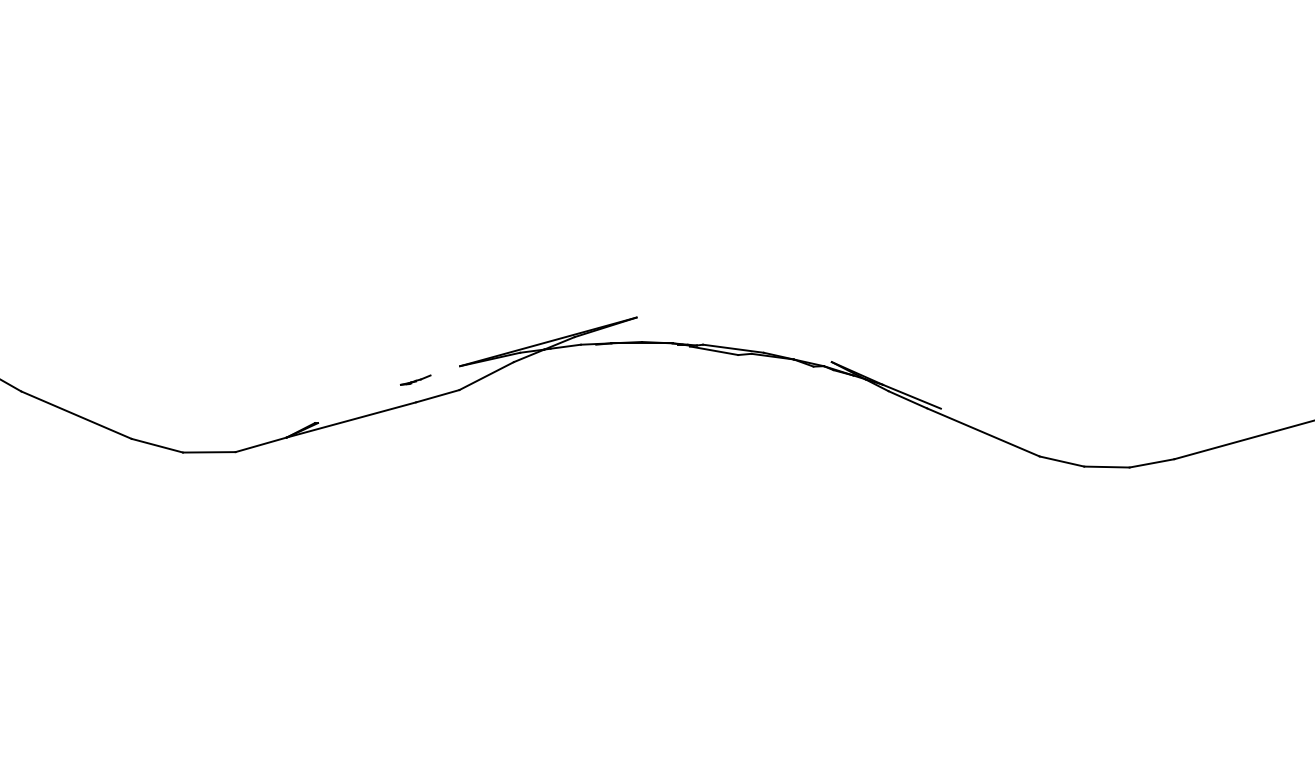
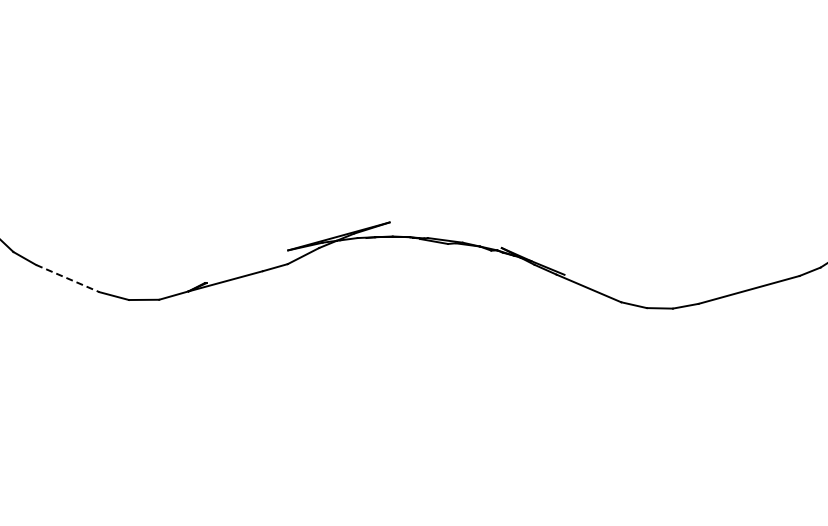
line: (415, 380) -> (262, 258), removed
line: (76, 415) -> (67, 278), solid -> dashed

